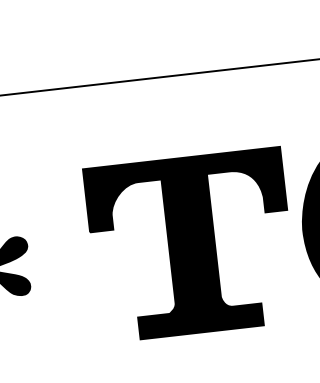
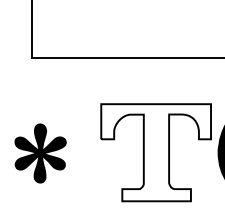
fill: (191, 244) -> (156, 152), removed

